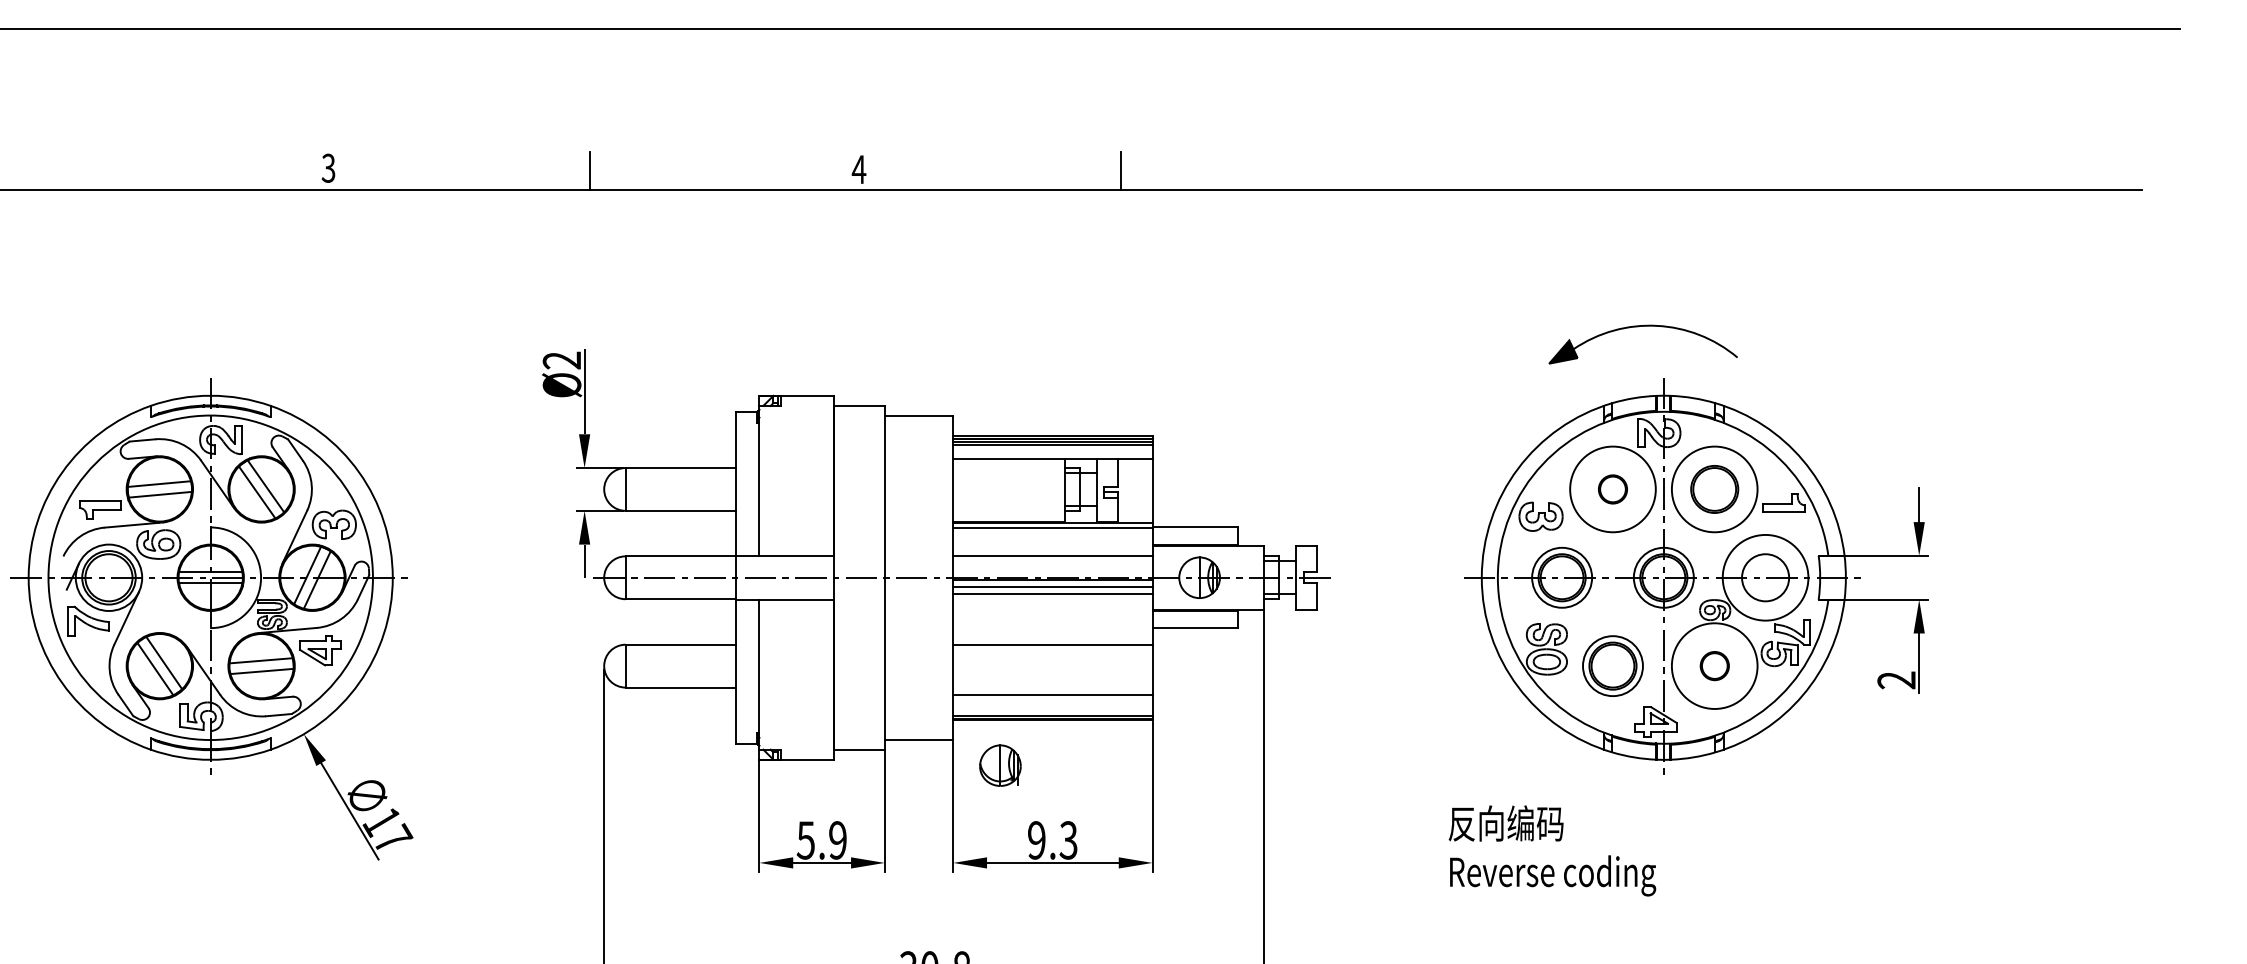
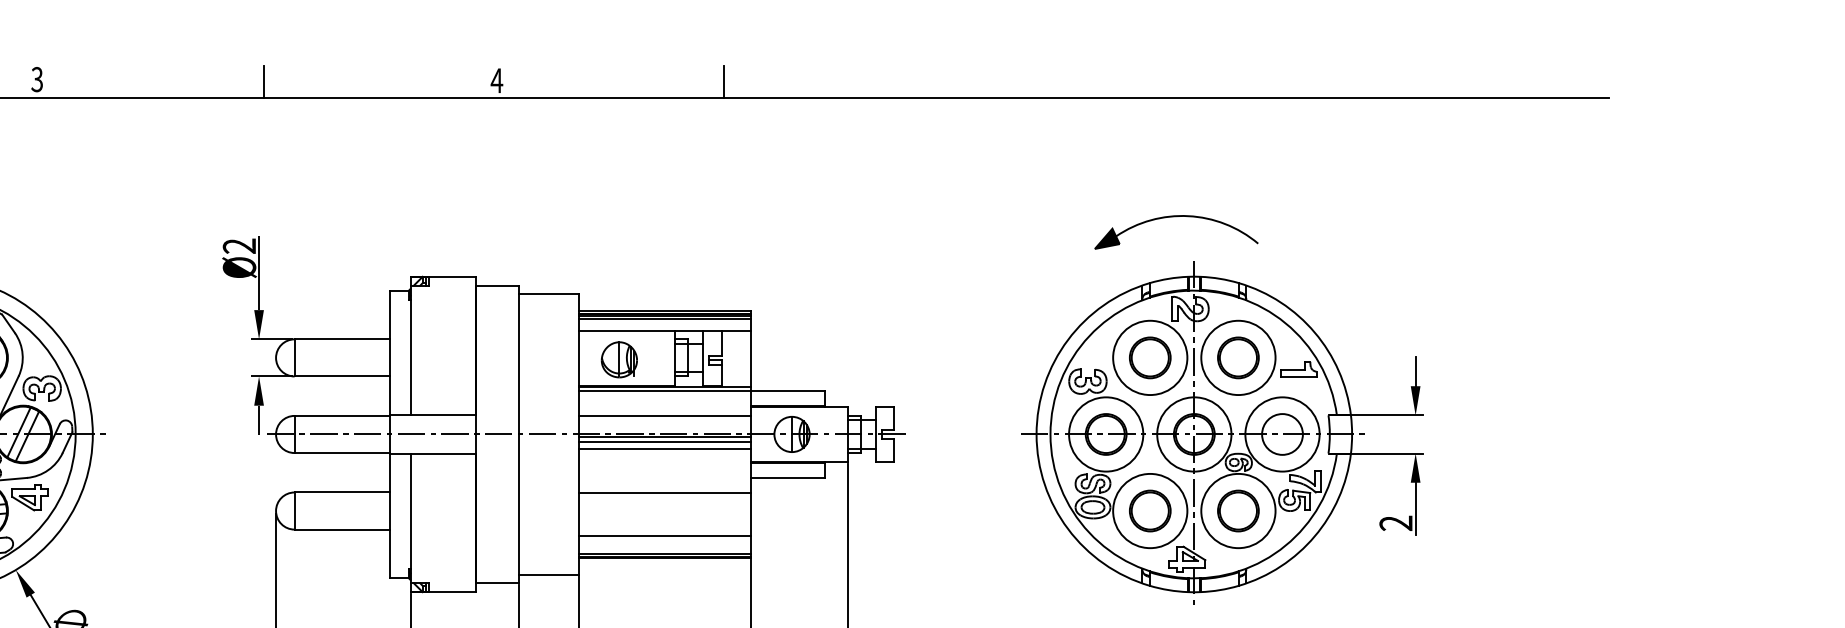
part: (1612, 489) -> (1149, 357), size x1.67
circle: (1561, 577) -> (1105, 434), size x1.43
circle: (1663, 577) -> (1194, 434), size x1.43
circle: (1612, 665) -> (1149, 510), size x1.43
part: (1714, 665) -> (1238, 510), size x1.67
part: (1000, 765) -> (619, 359), moved

